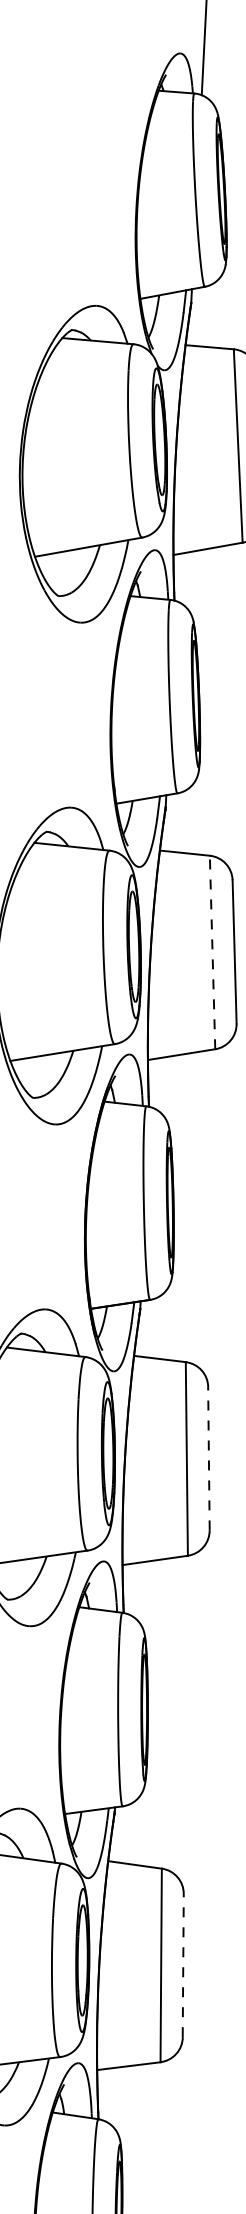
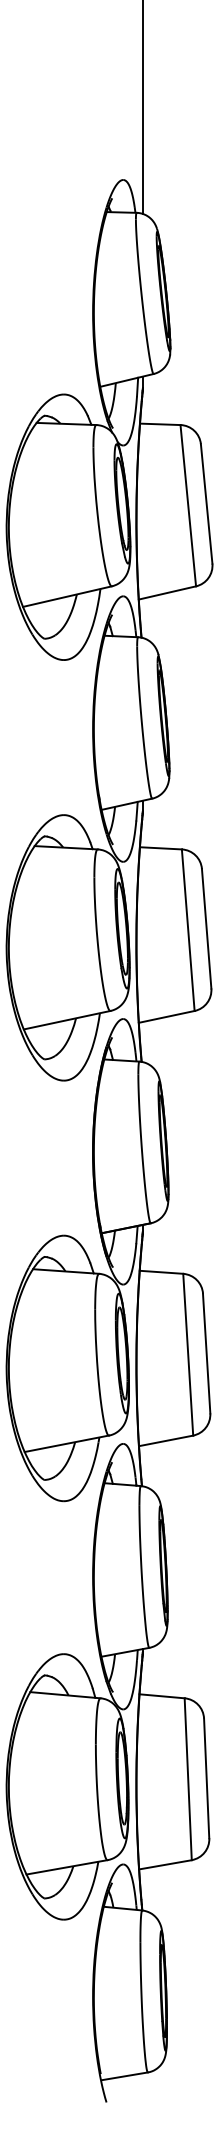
line: (212, 951) -> (188, 929), dashed -> solid
line: (208, 1458) -> (206, 1353), dashed -> solid
line: (183, 1965) -> (206, 1778), dashed -> solid

